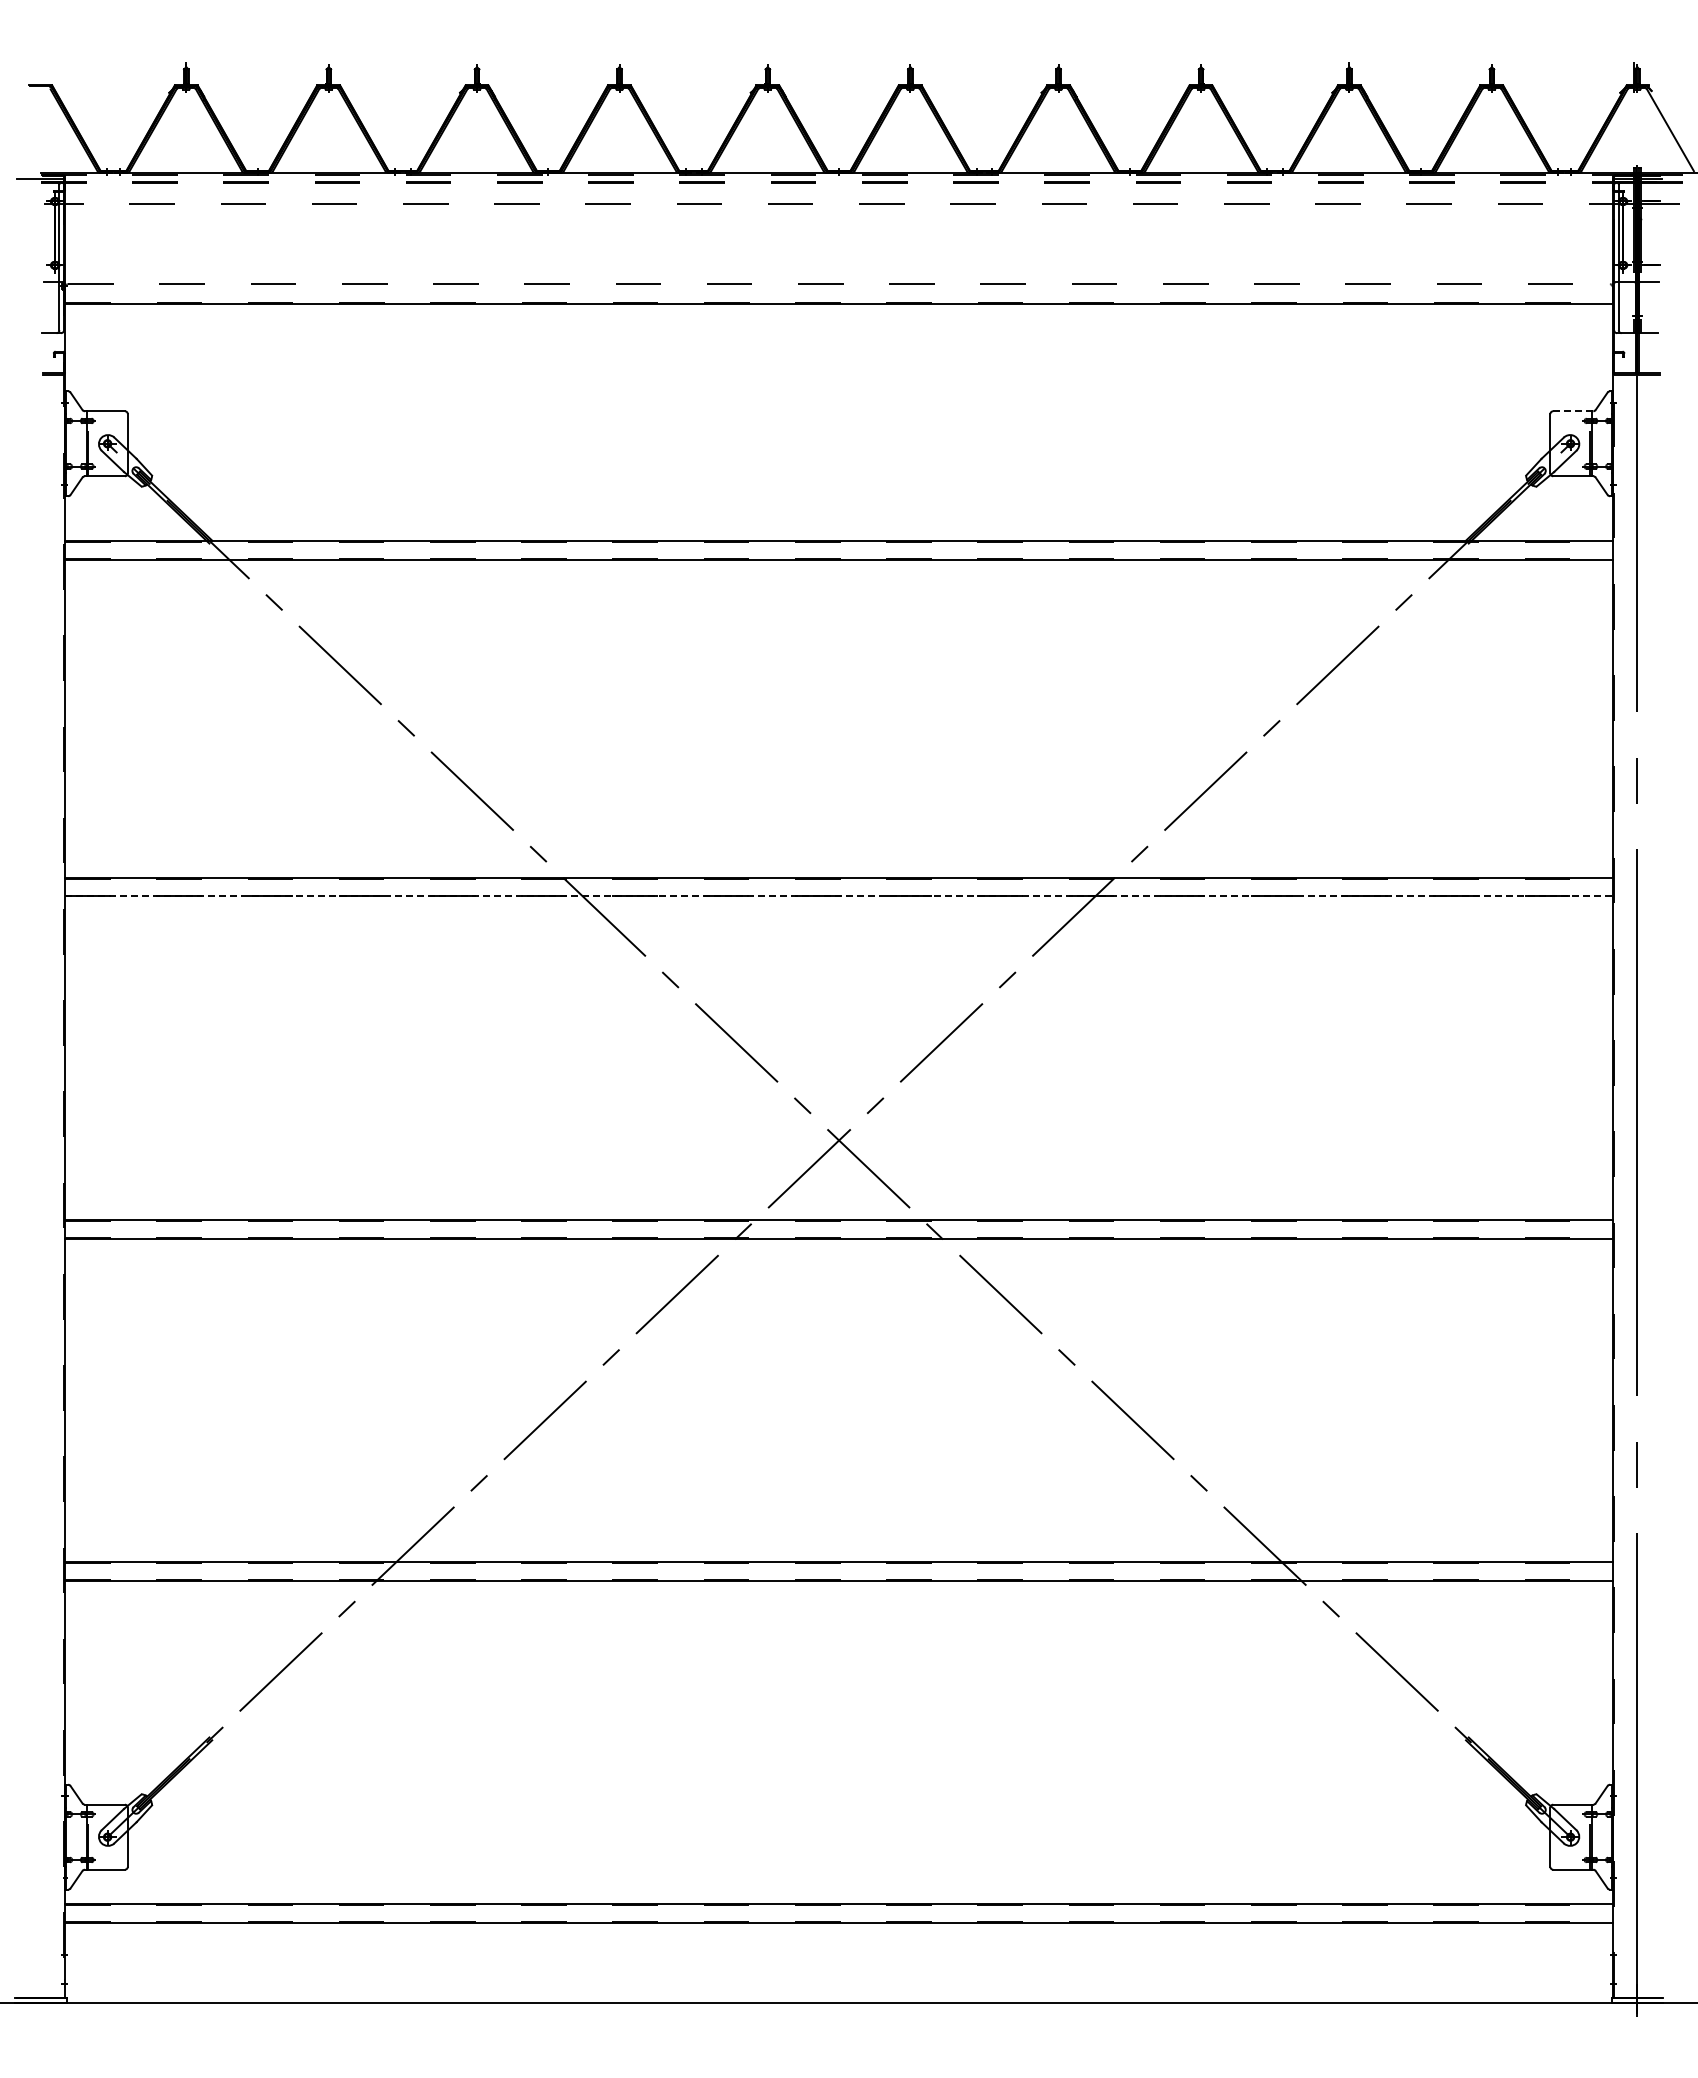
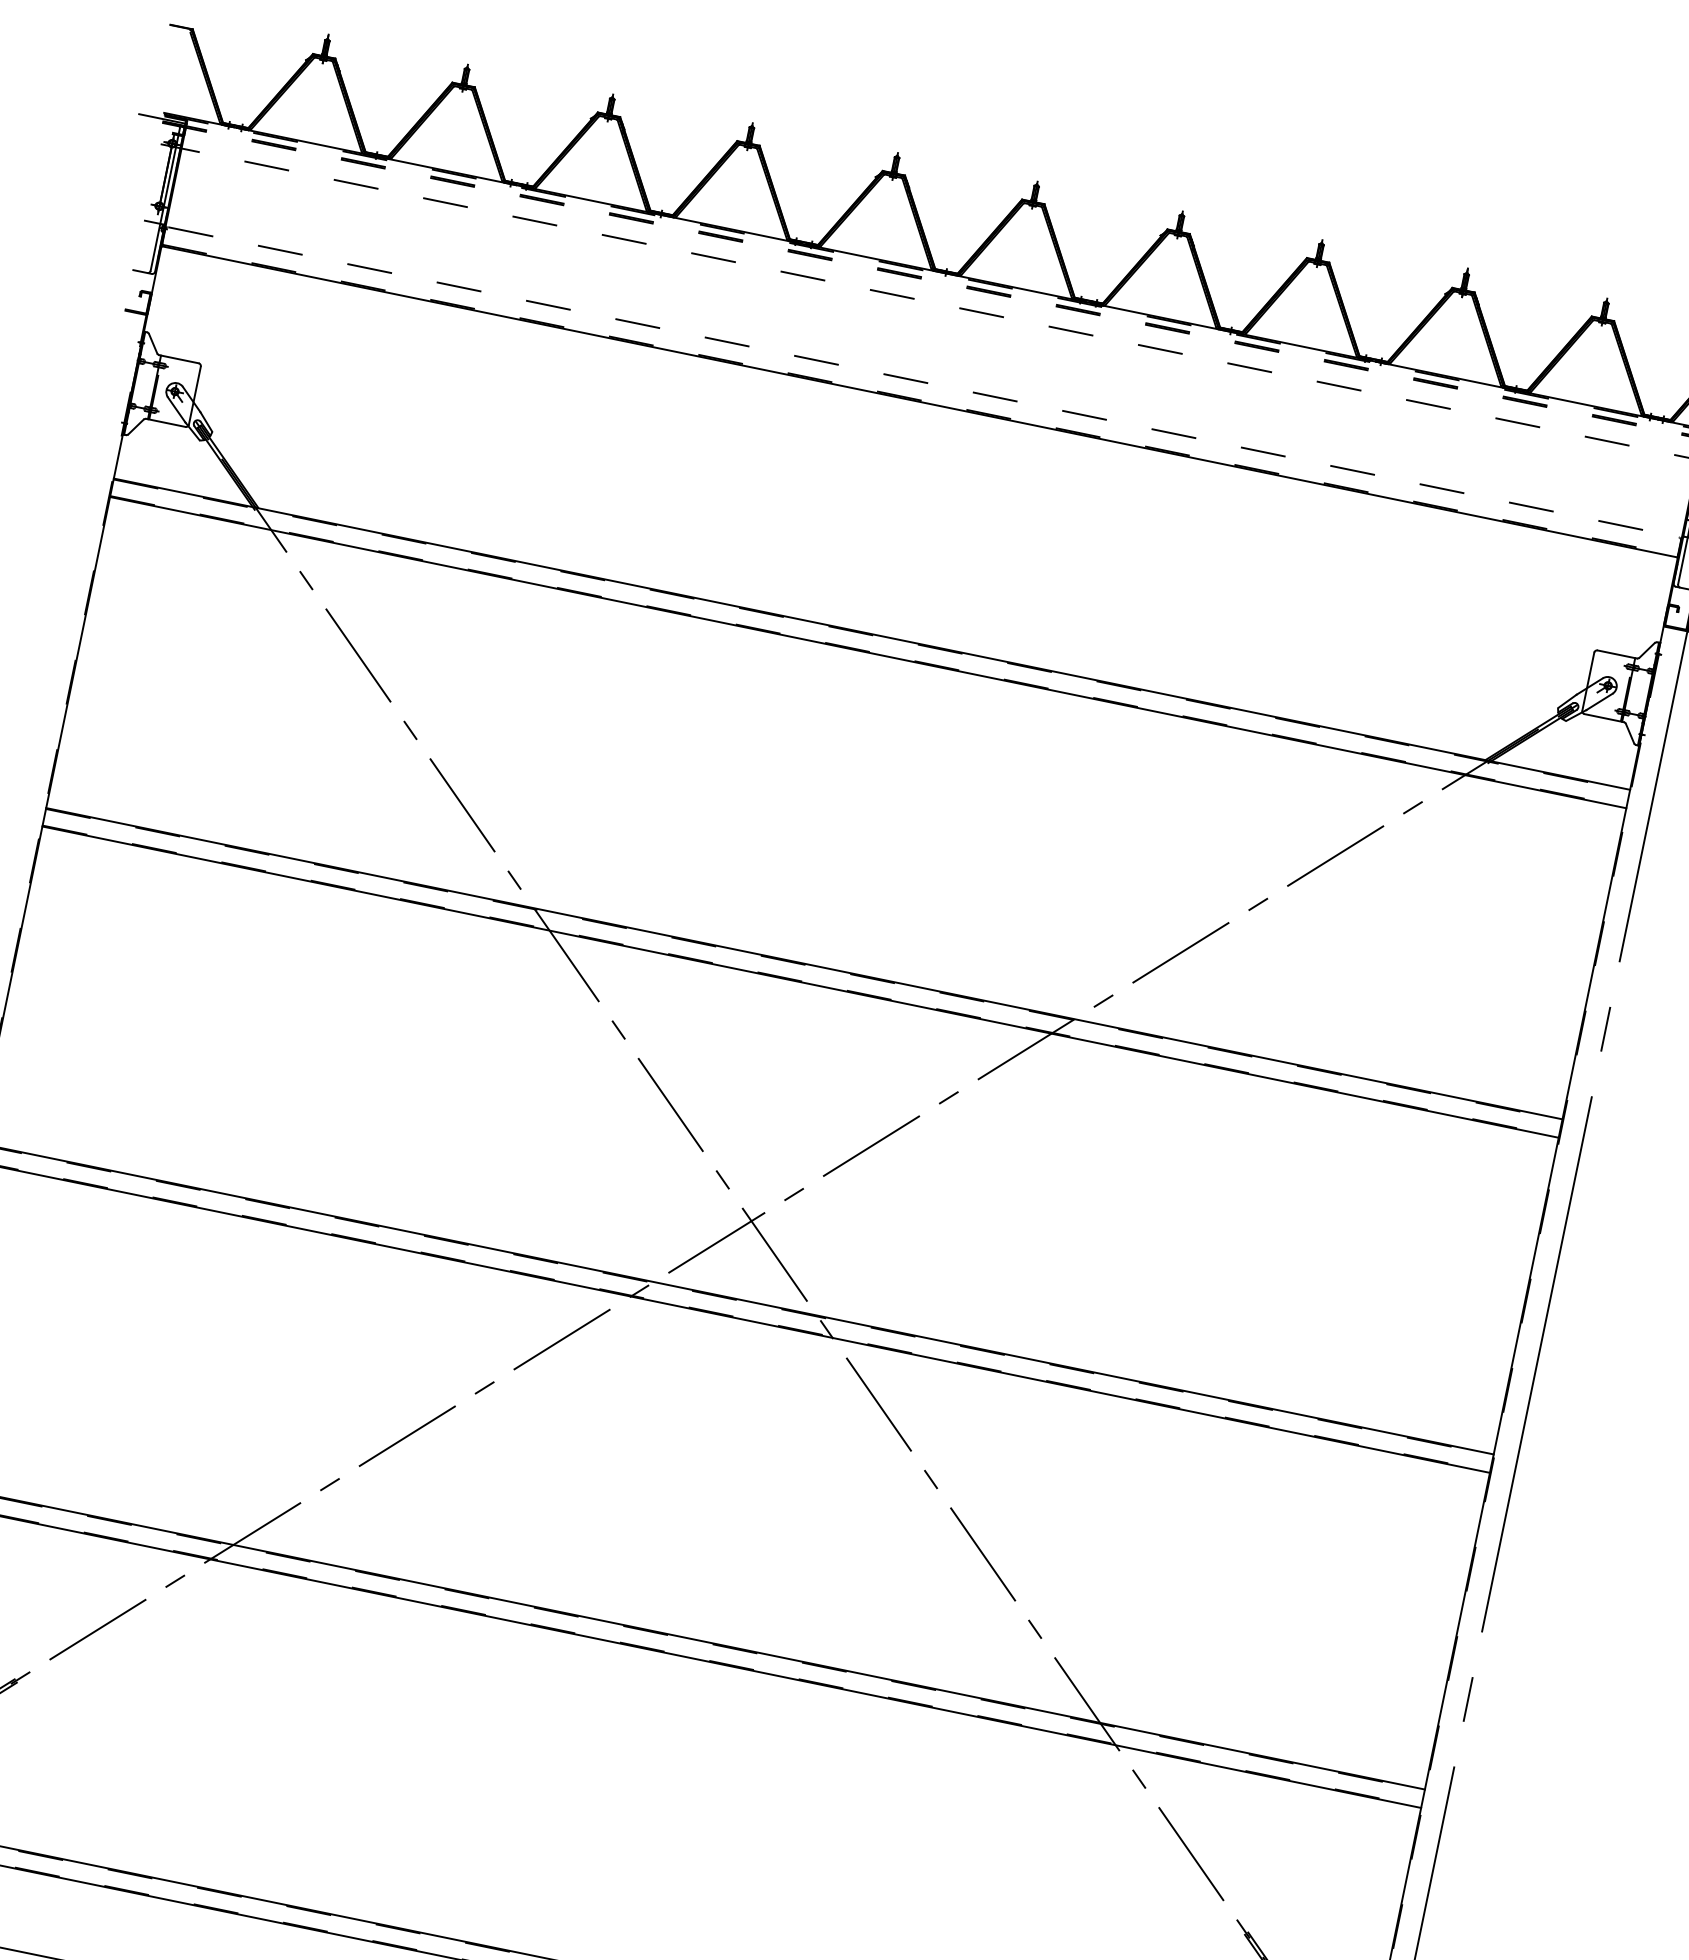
line: (1573, 411) -> (1617, 654), dashed -> solid
line: (839, 896) -> (800, 982), dashed -> solid

